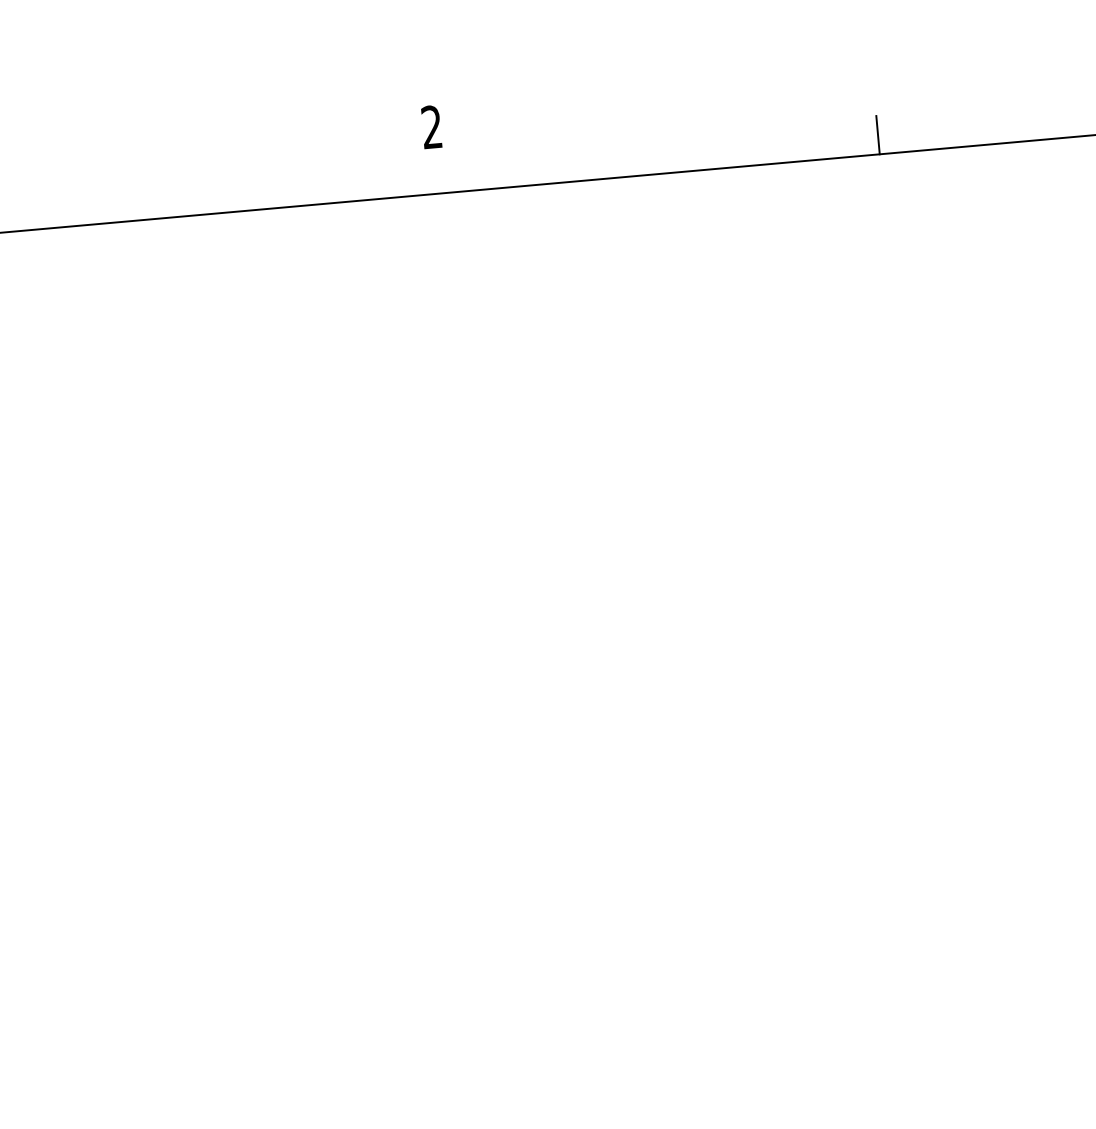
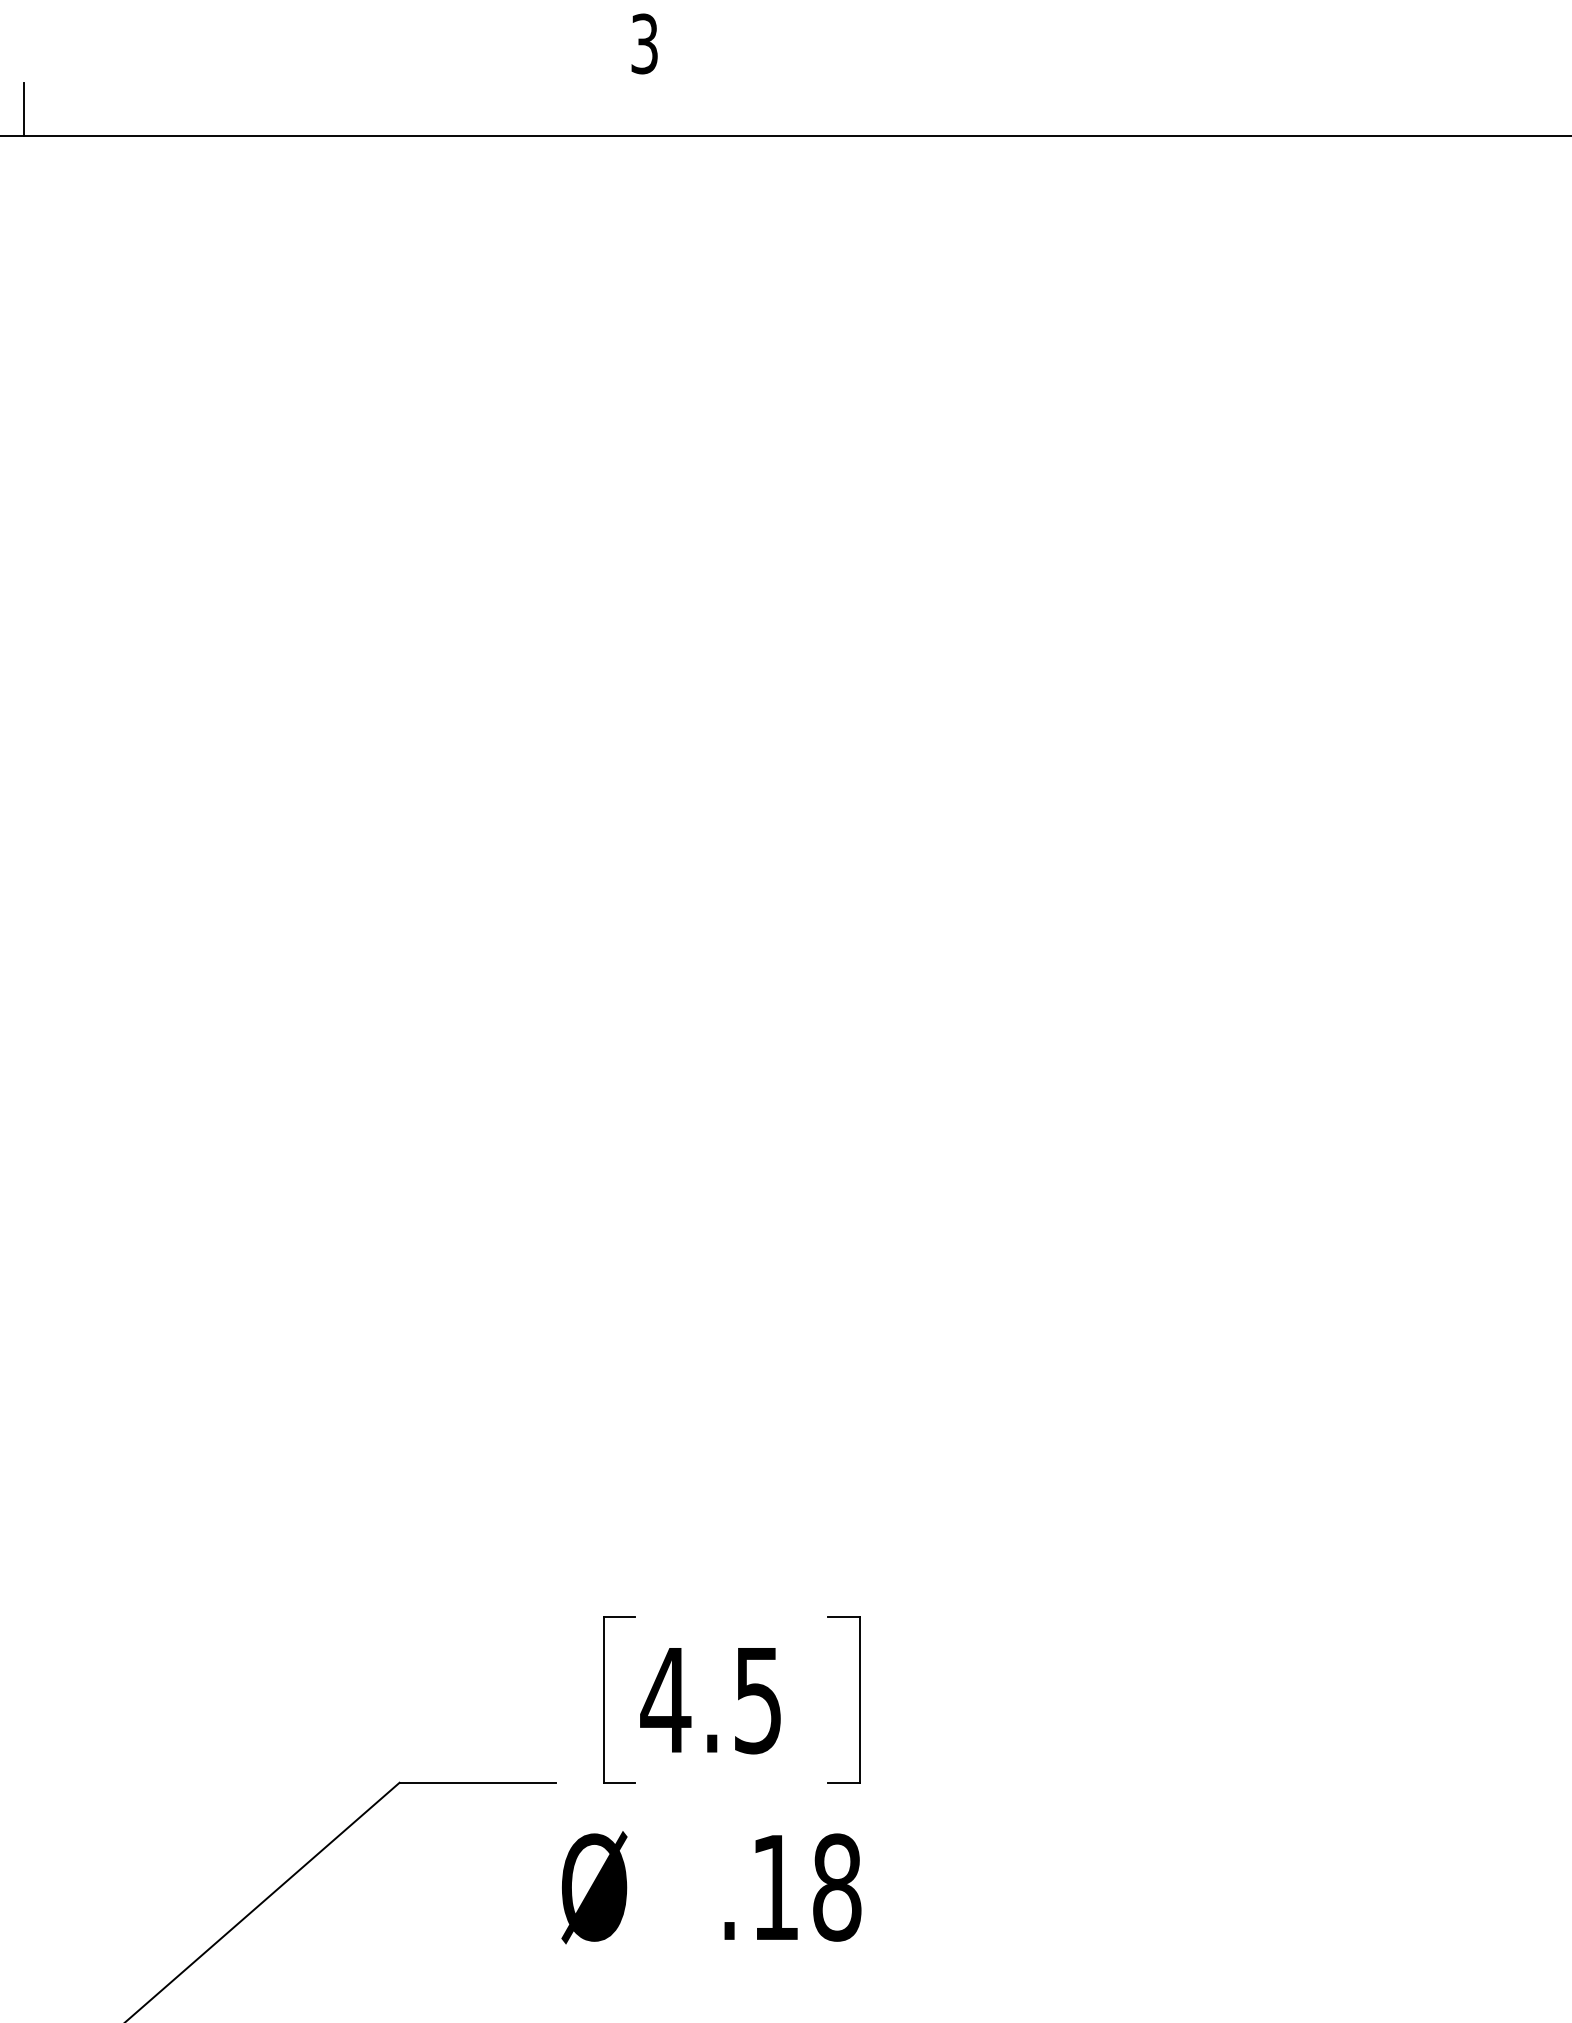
text: (431, 126) -> (644, 43), 2 -> 3
line: (877, 135) -> (1258, 109), removed

